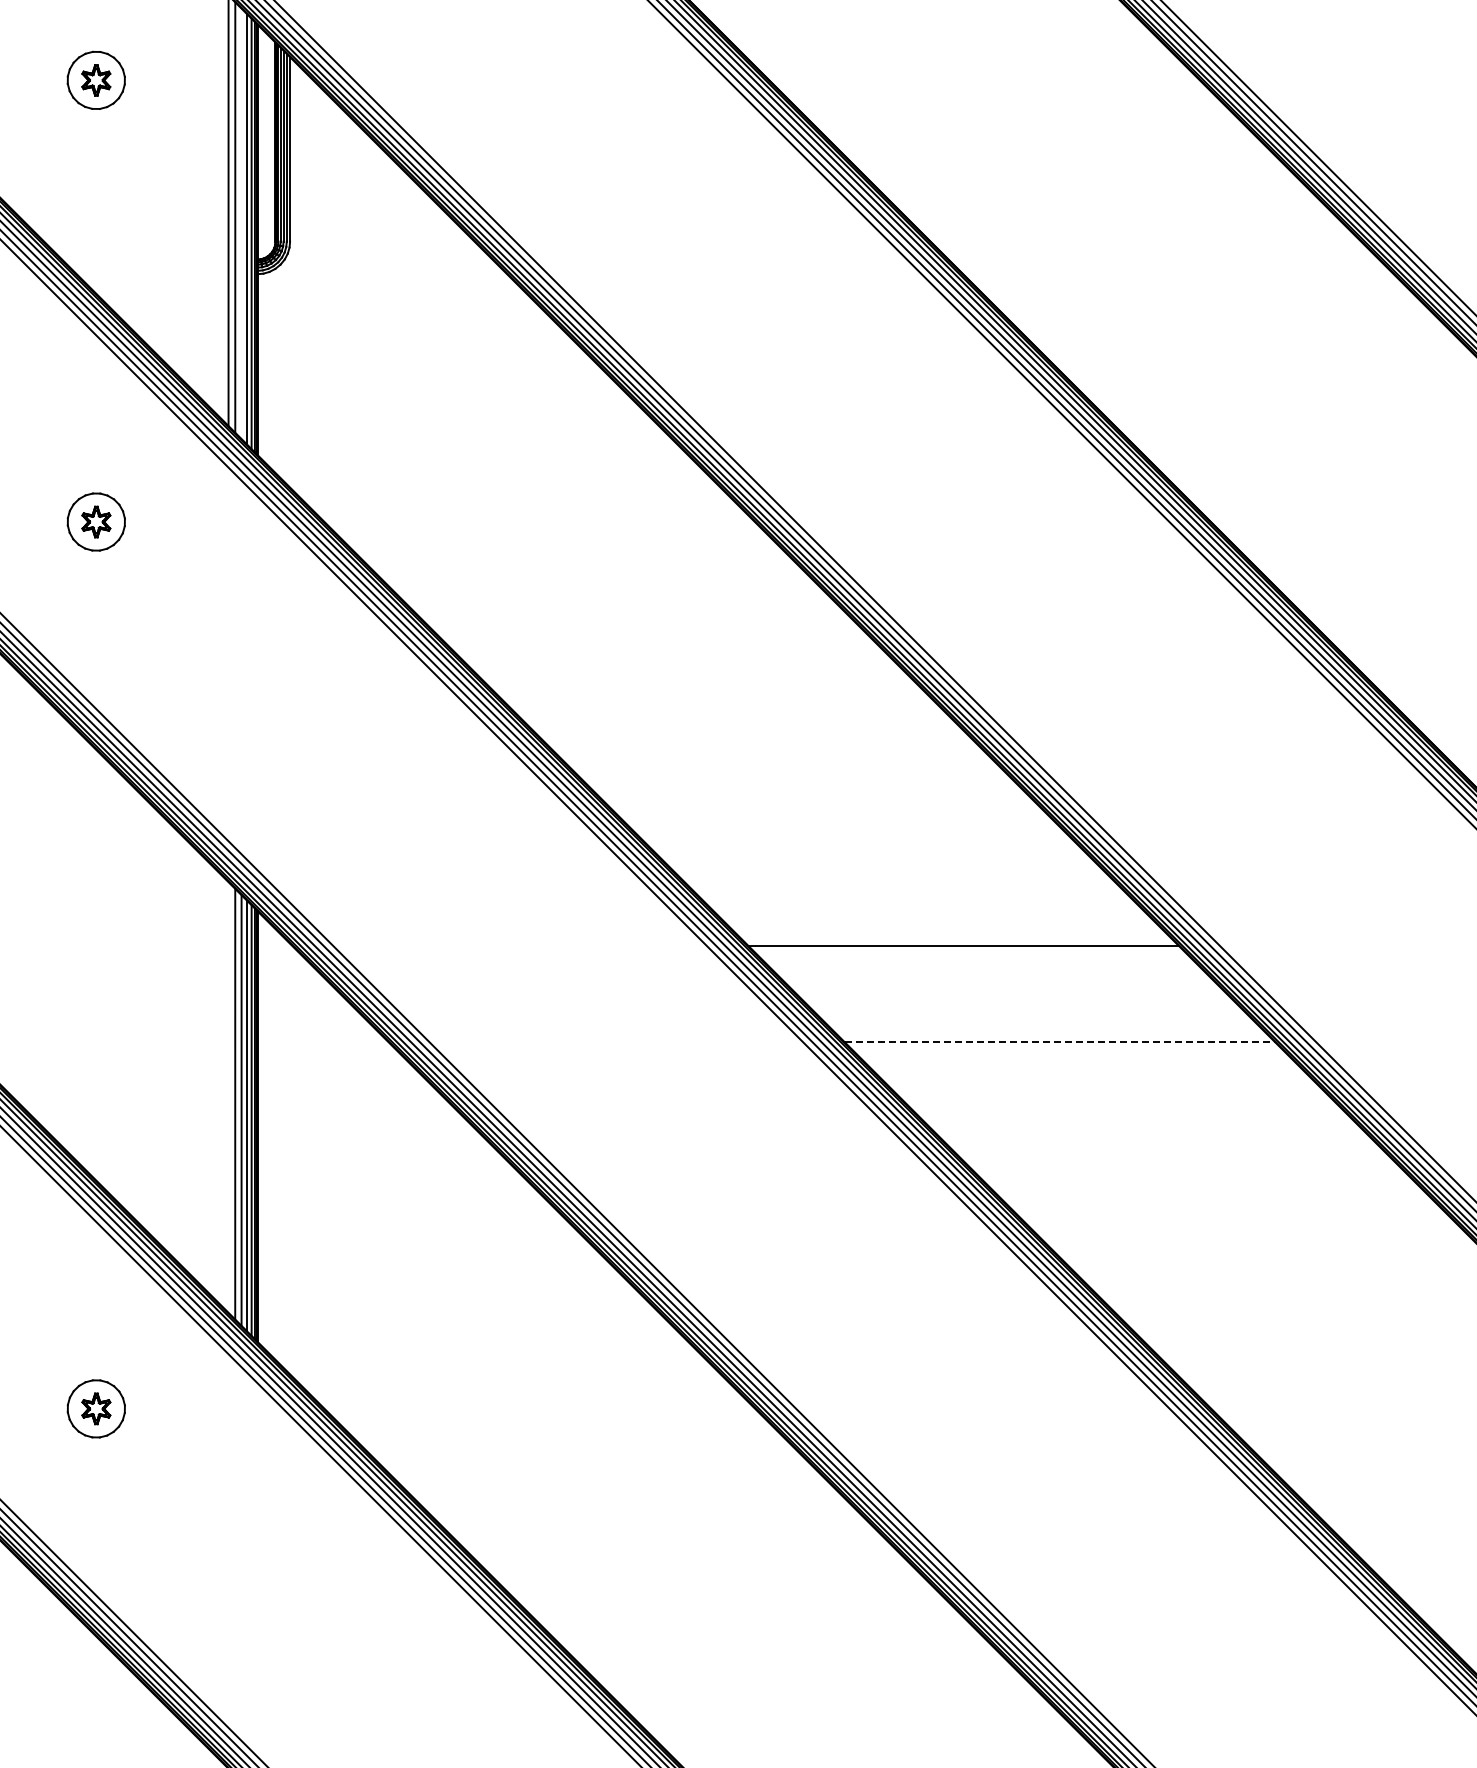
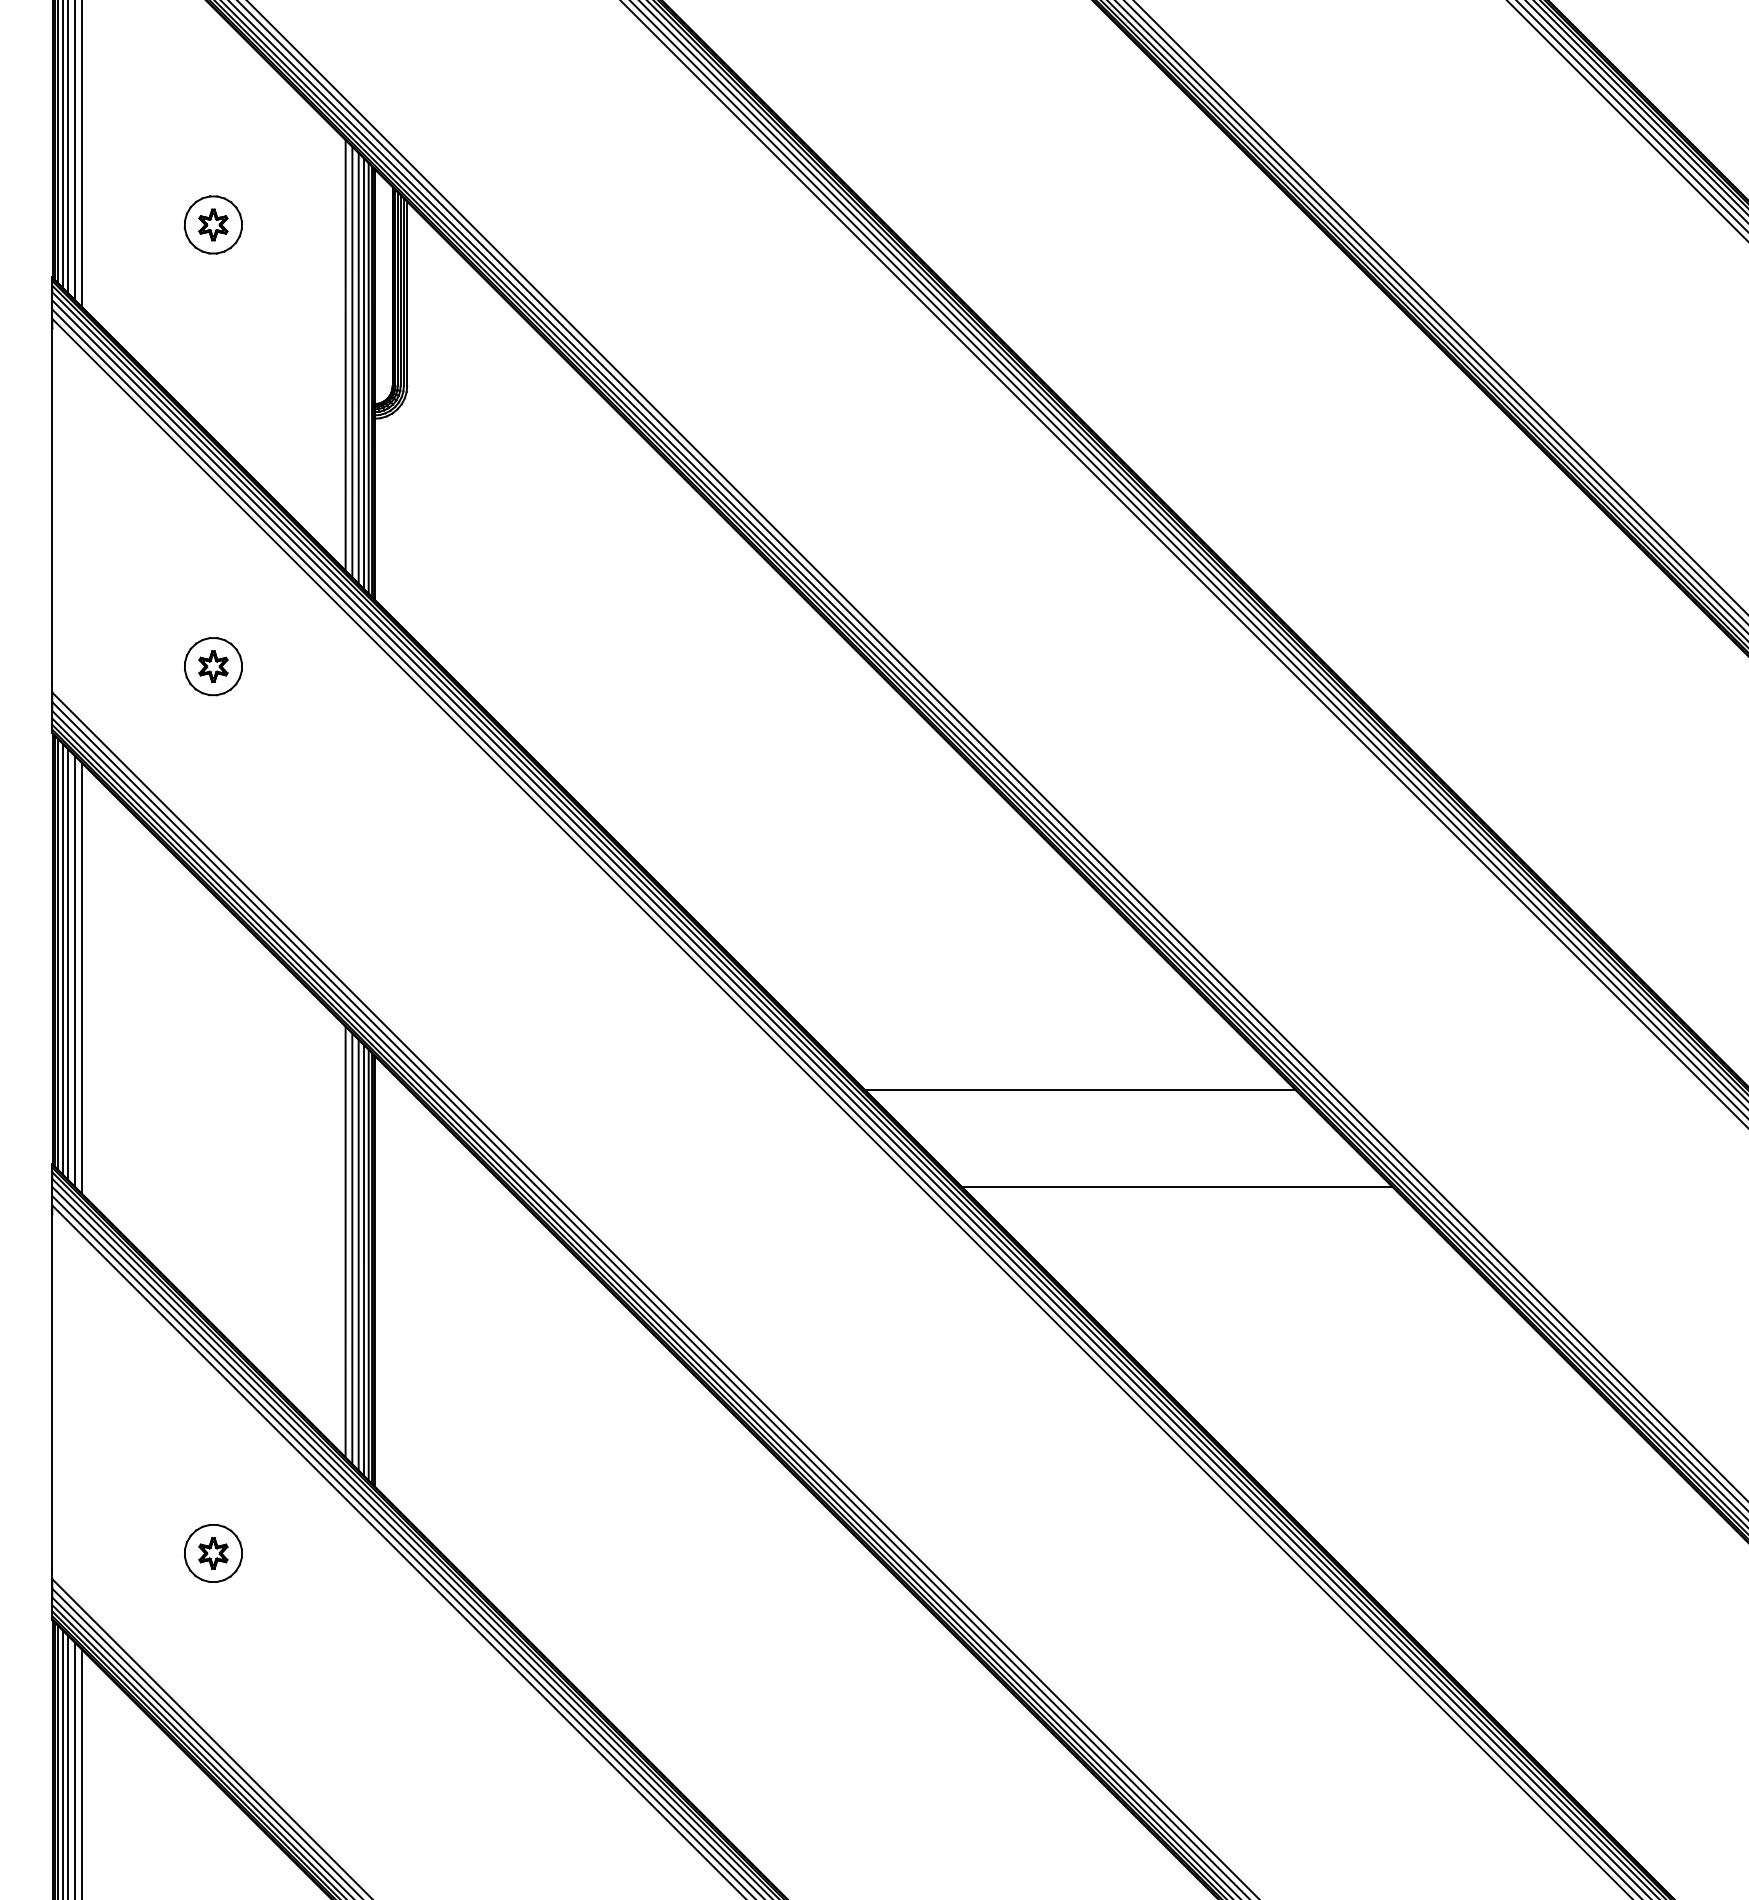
line: (241, 223) -> (358, 368), added
line: (1060, 1041) -> (1177, 1186), dashed -> solid
line: (228, 1096) -> (345, 1241), added

